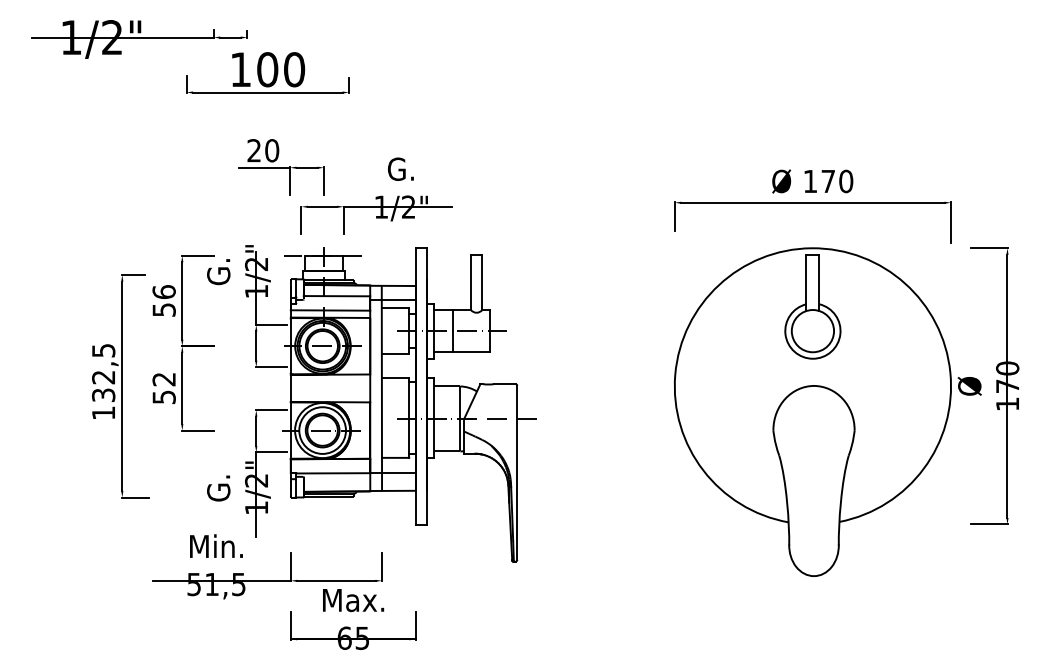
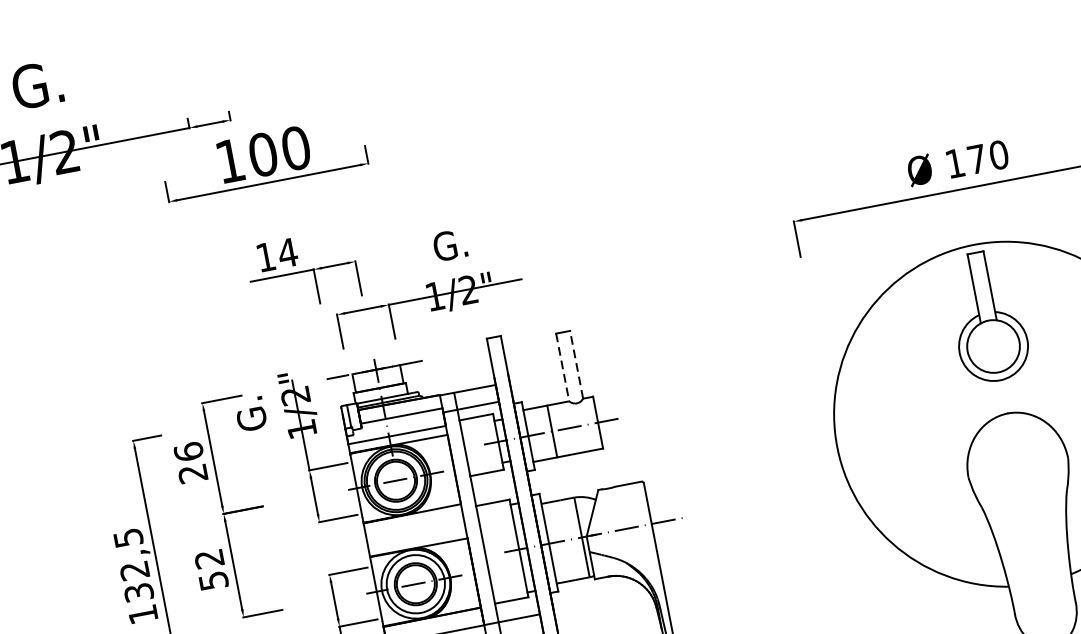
text: (263, 150) -> (277, 254), 20 -> 14
line: (470, 282) -> (562, 367), solid -> dashed
line: (482, 282) -> (576, 364), solid -> dashed
text: (163, 309) -> (192, 473), 56 -> 26

